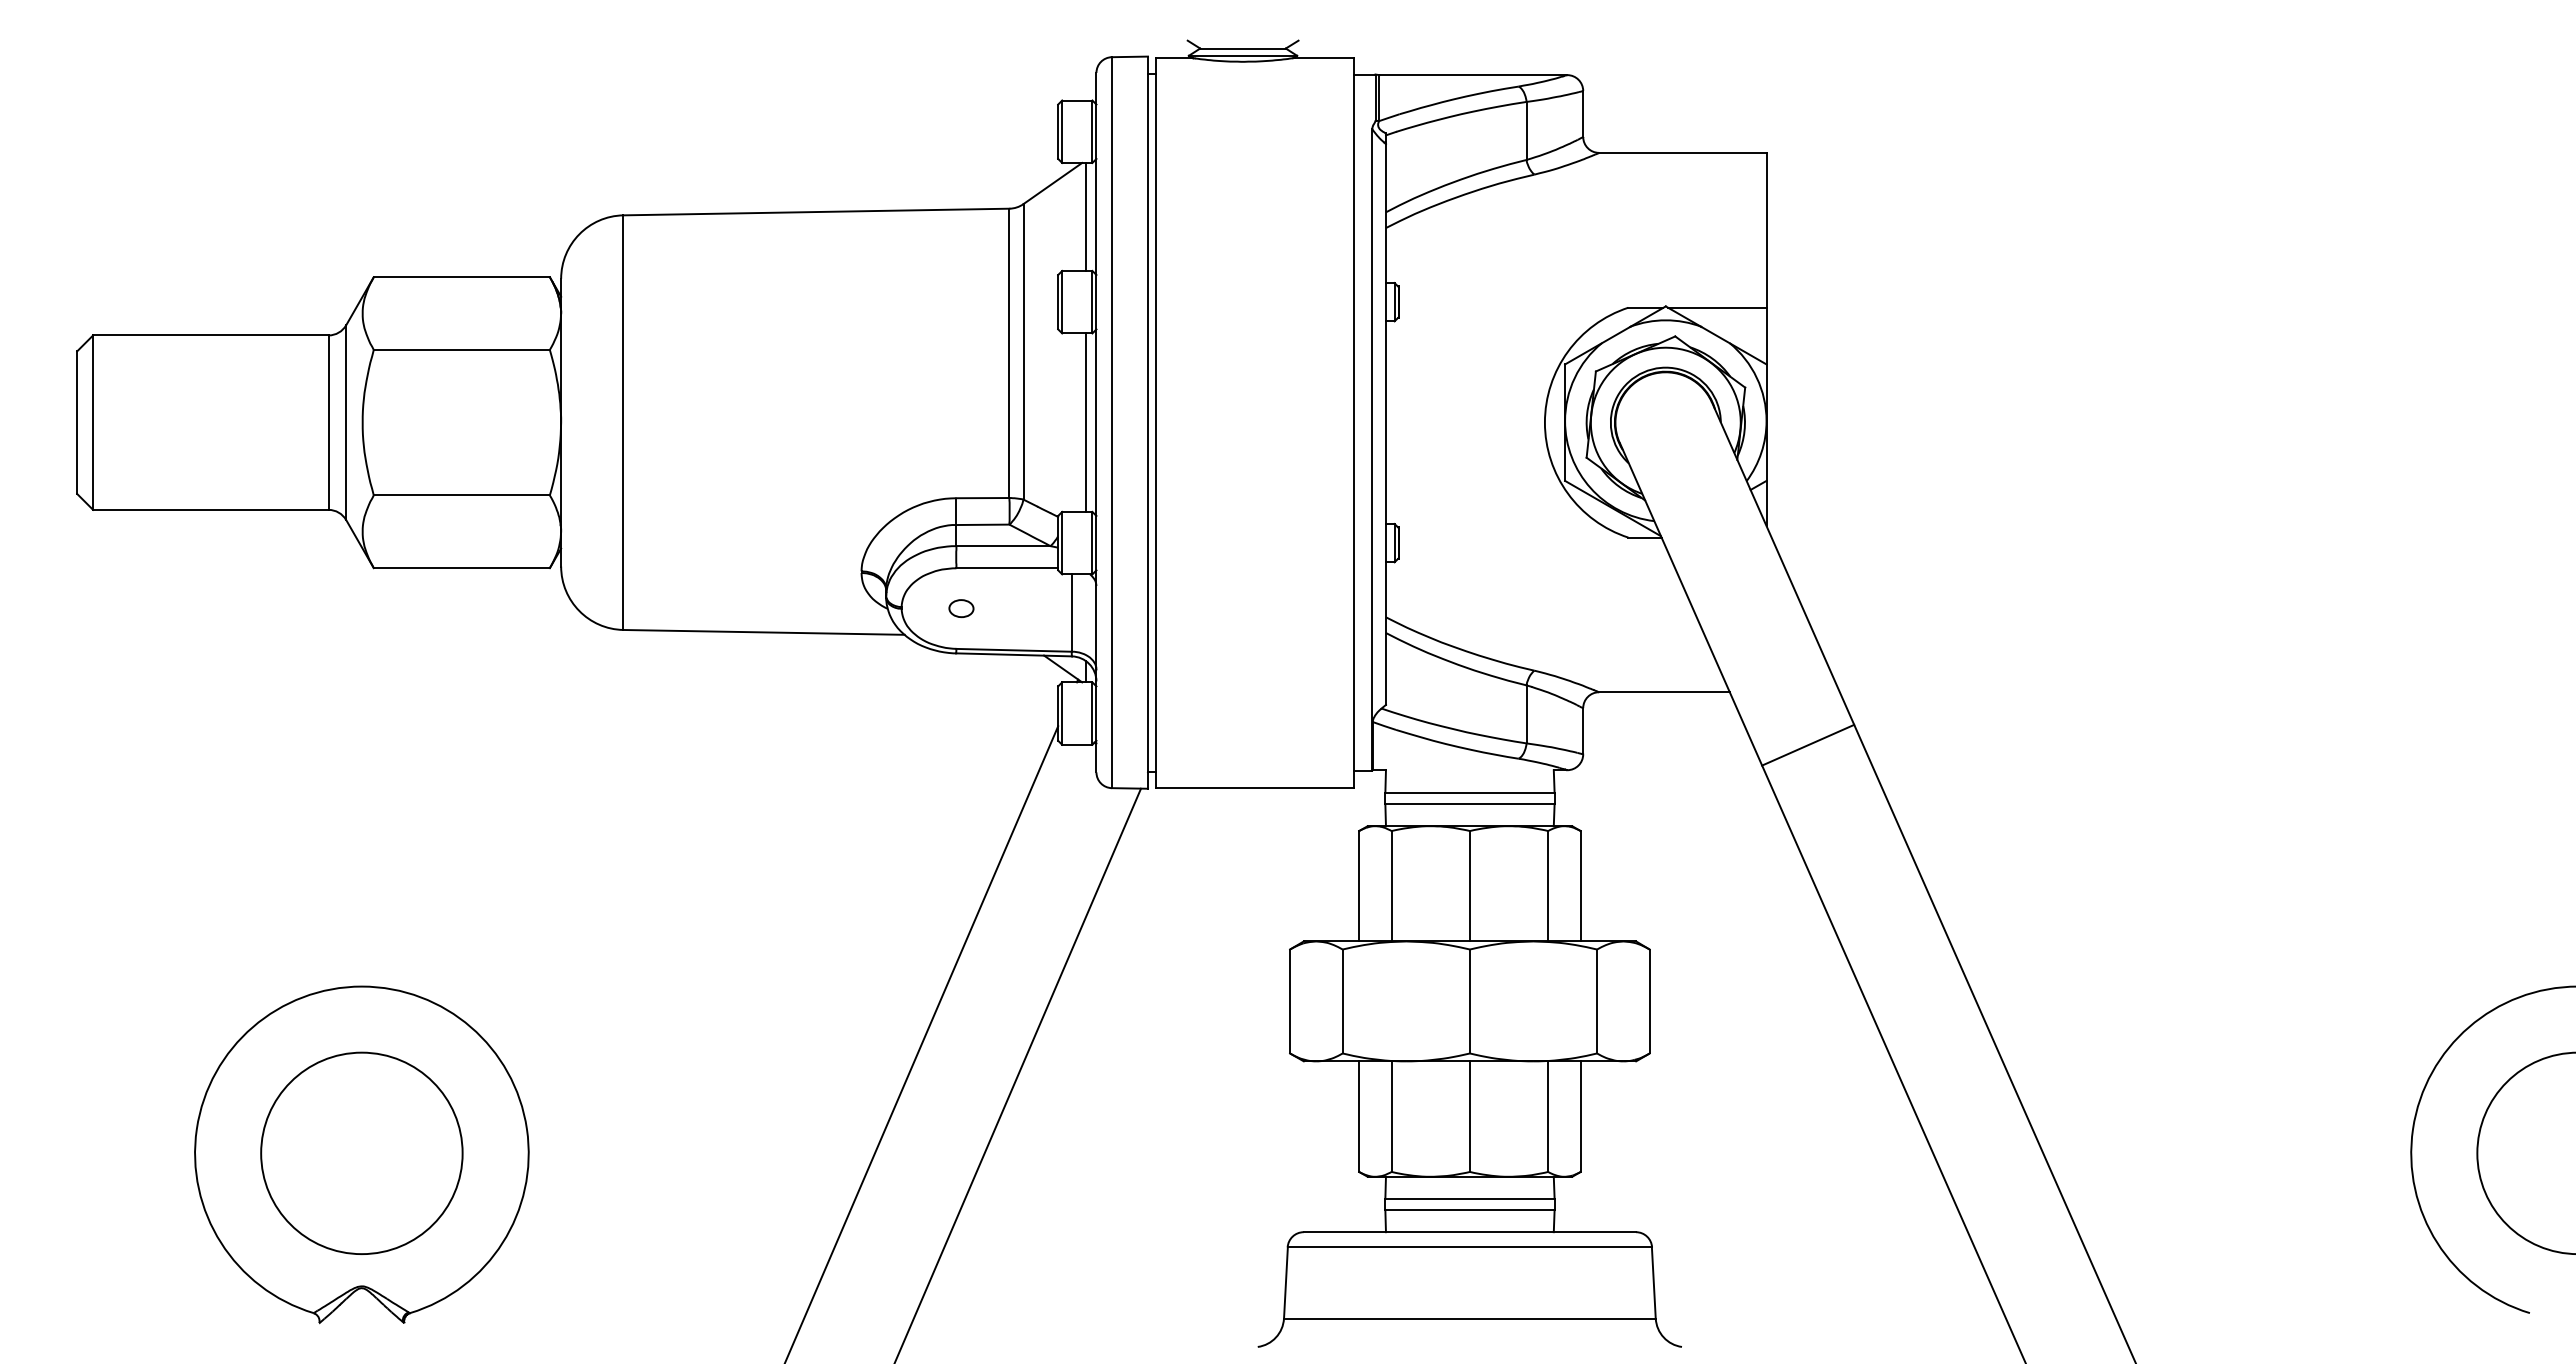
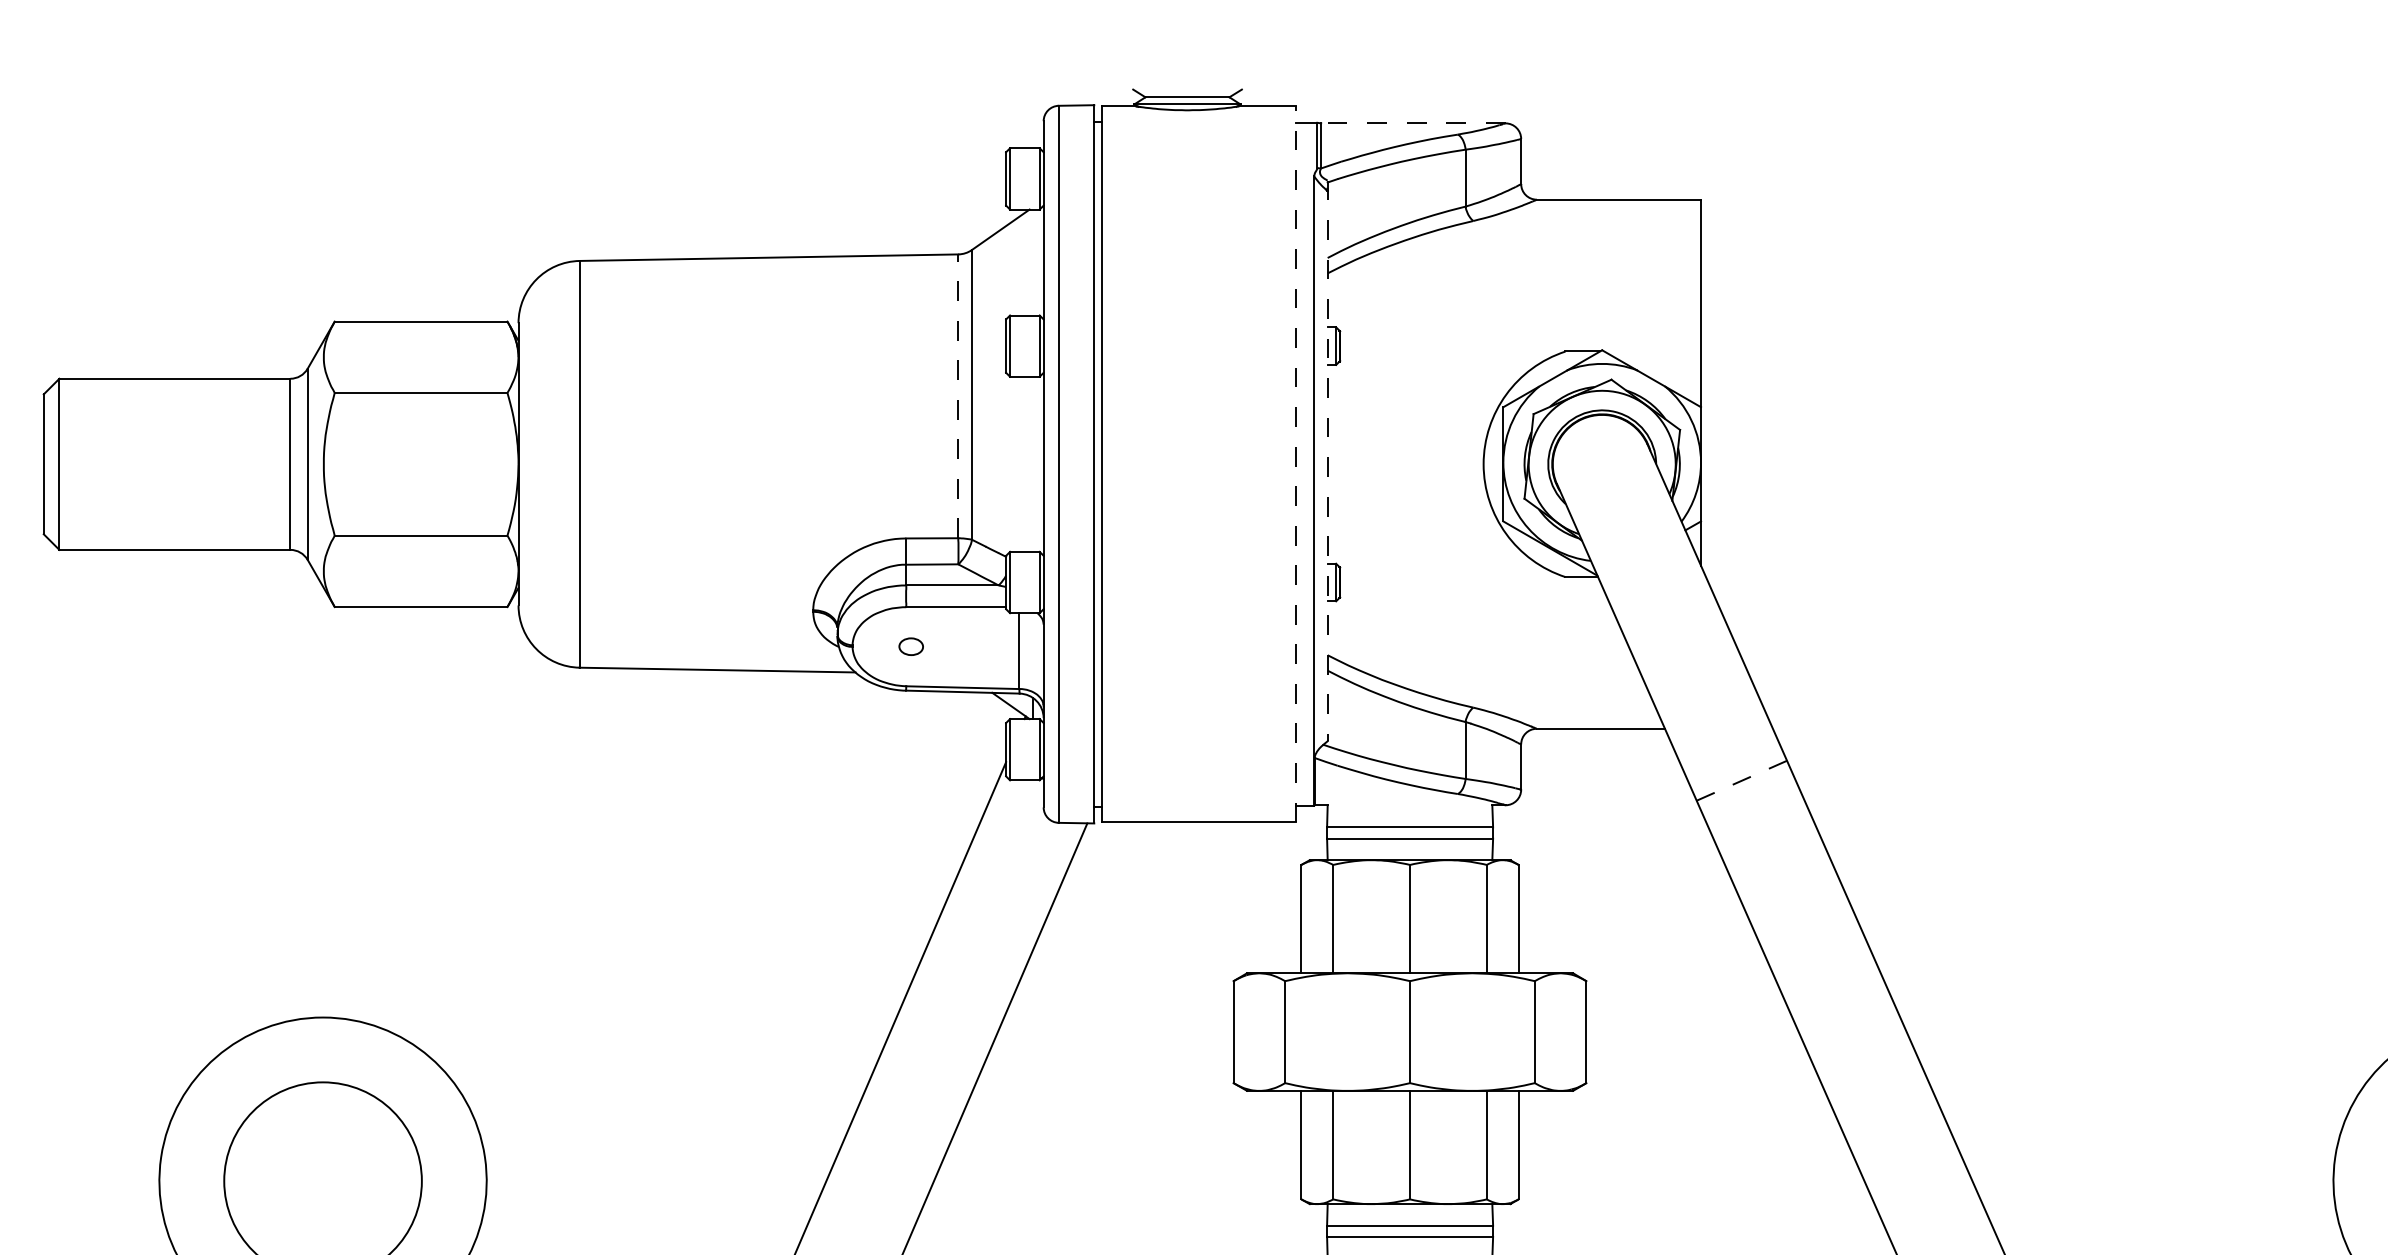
line: (1473, 75) -> (1413, 123), solid -> dashed
line: (1085, 216) -> (1032, 262), removed
line: (1717, 307) -> (1652, 351), removed
line: (1009, 353) -> (958, 396), solid -> dashed
line: (1385, 419) -> (1327, 461), solid -> dashed
line: (1085, 422) -> (1032, 464), removed
line: (1354, 422) -> (1296, 464), solid -> dashed
line: (1807, 745) -> (1741, 781), solid -> dashed

